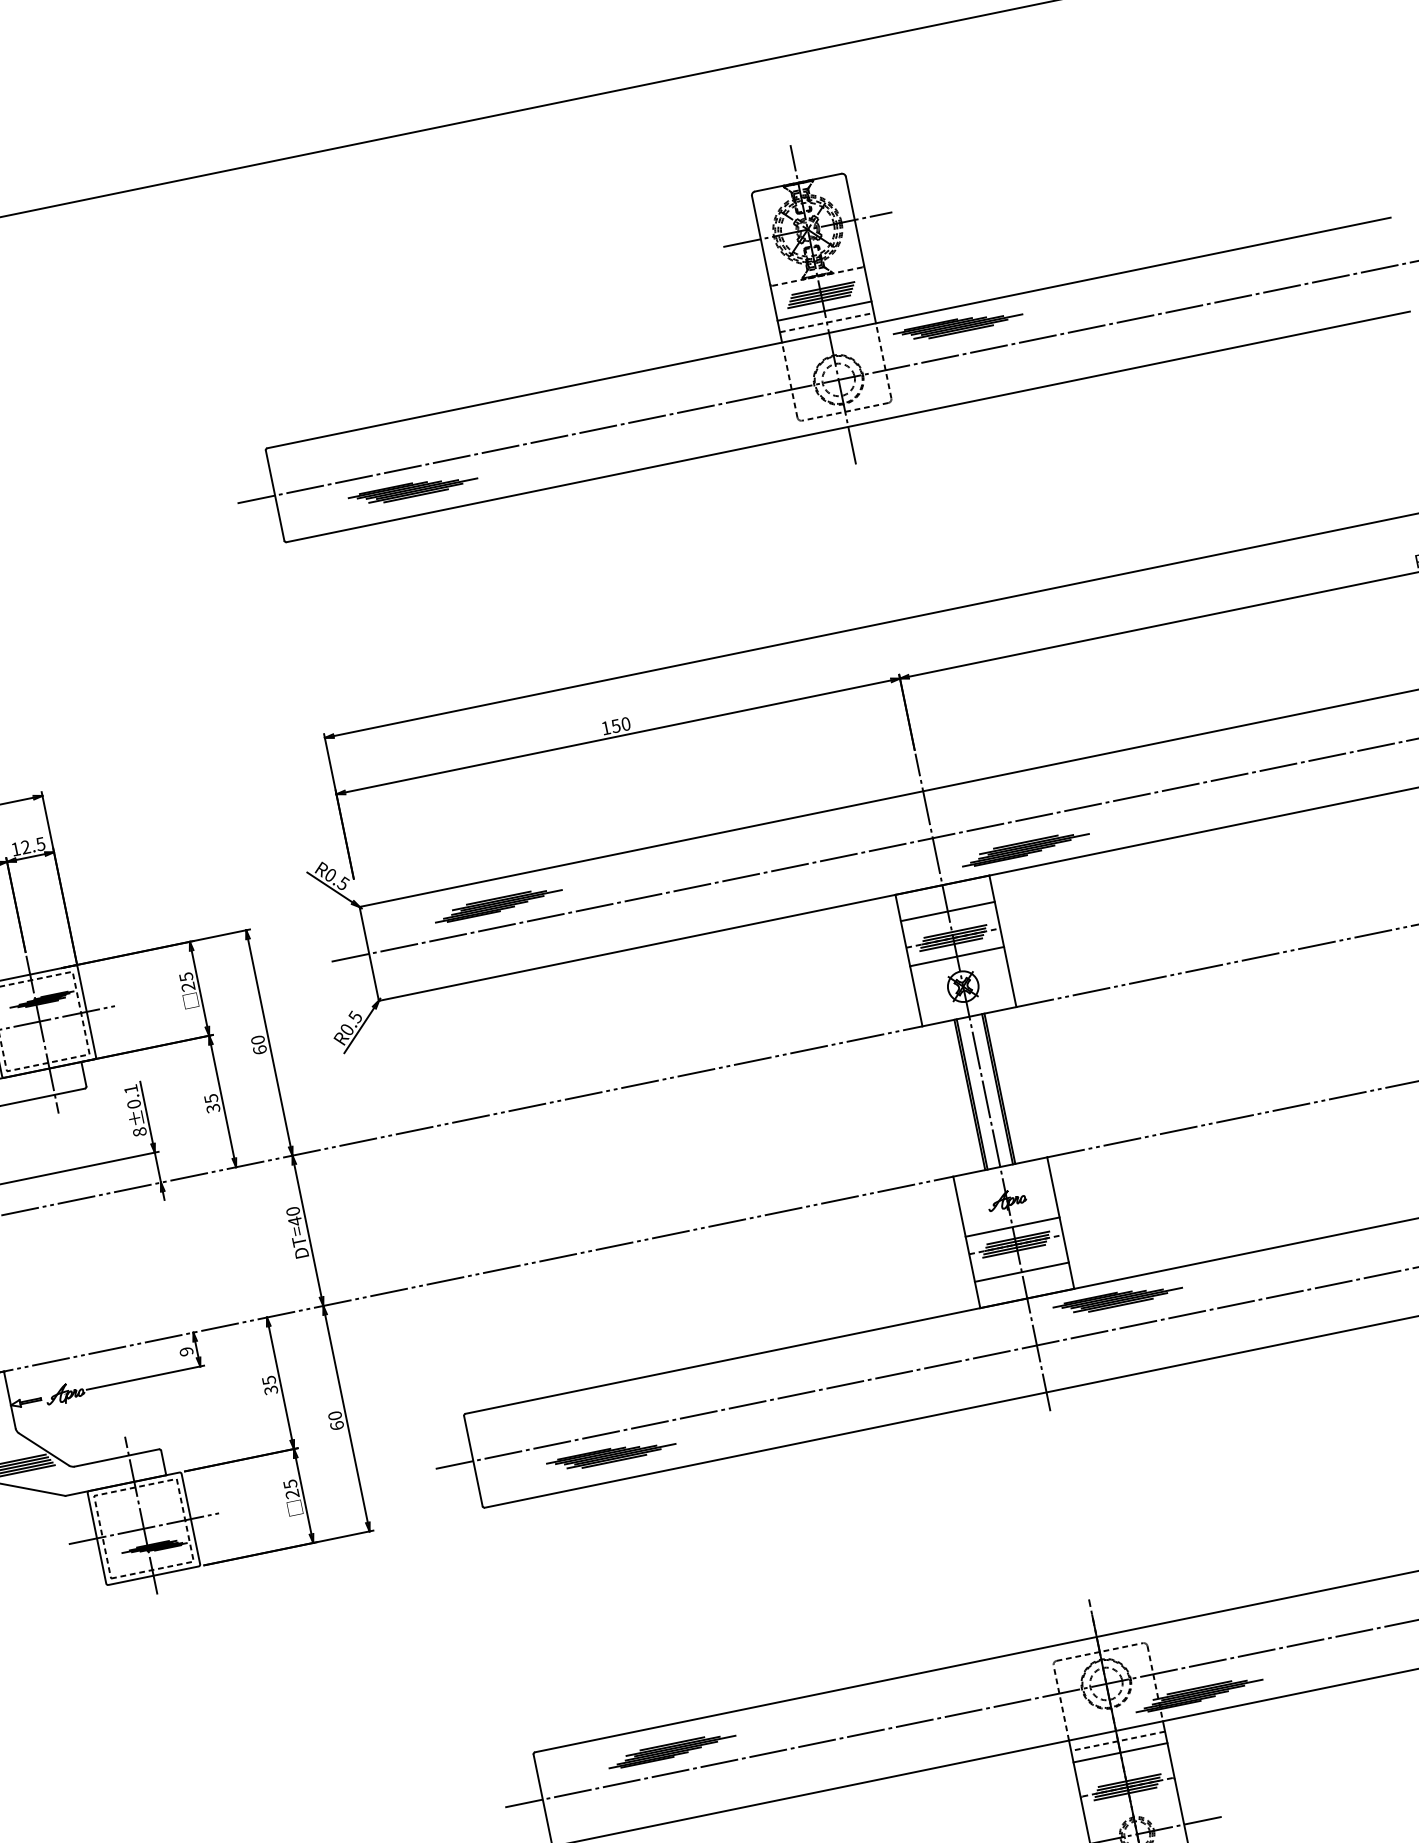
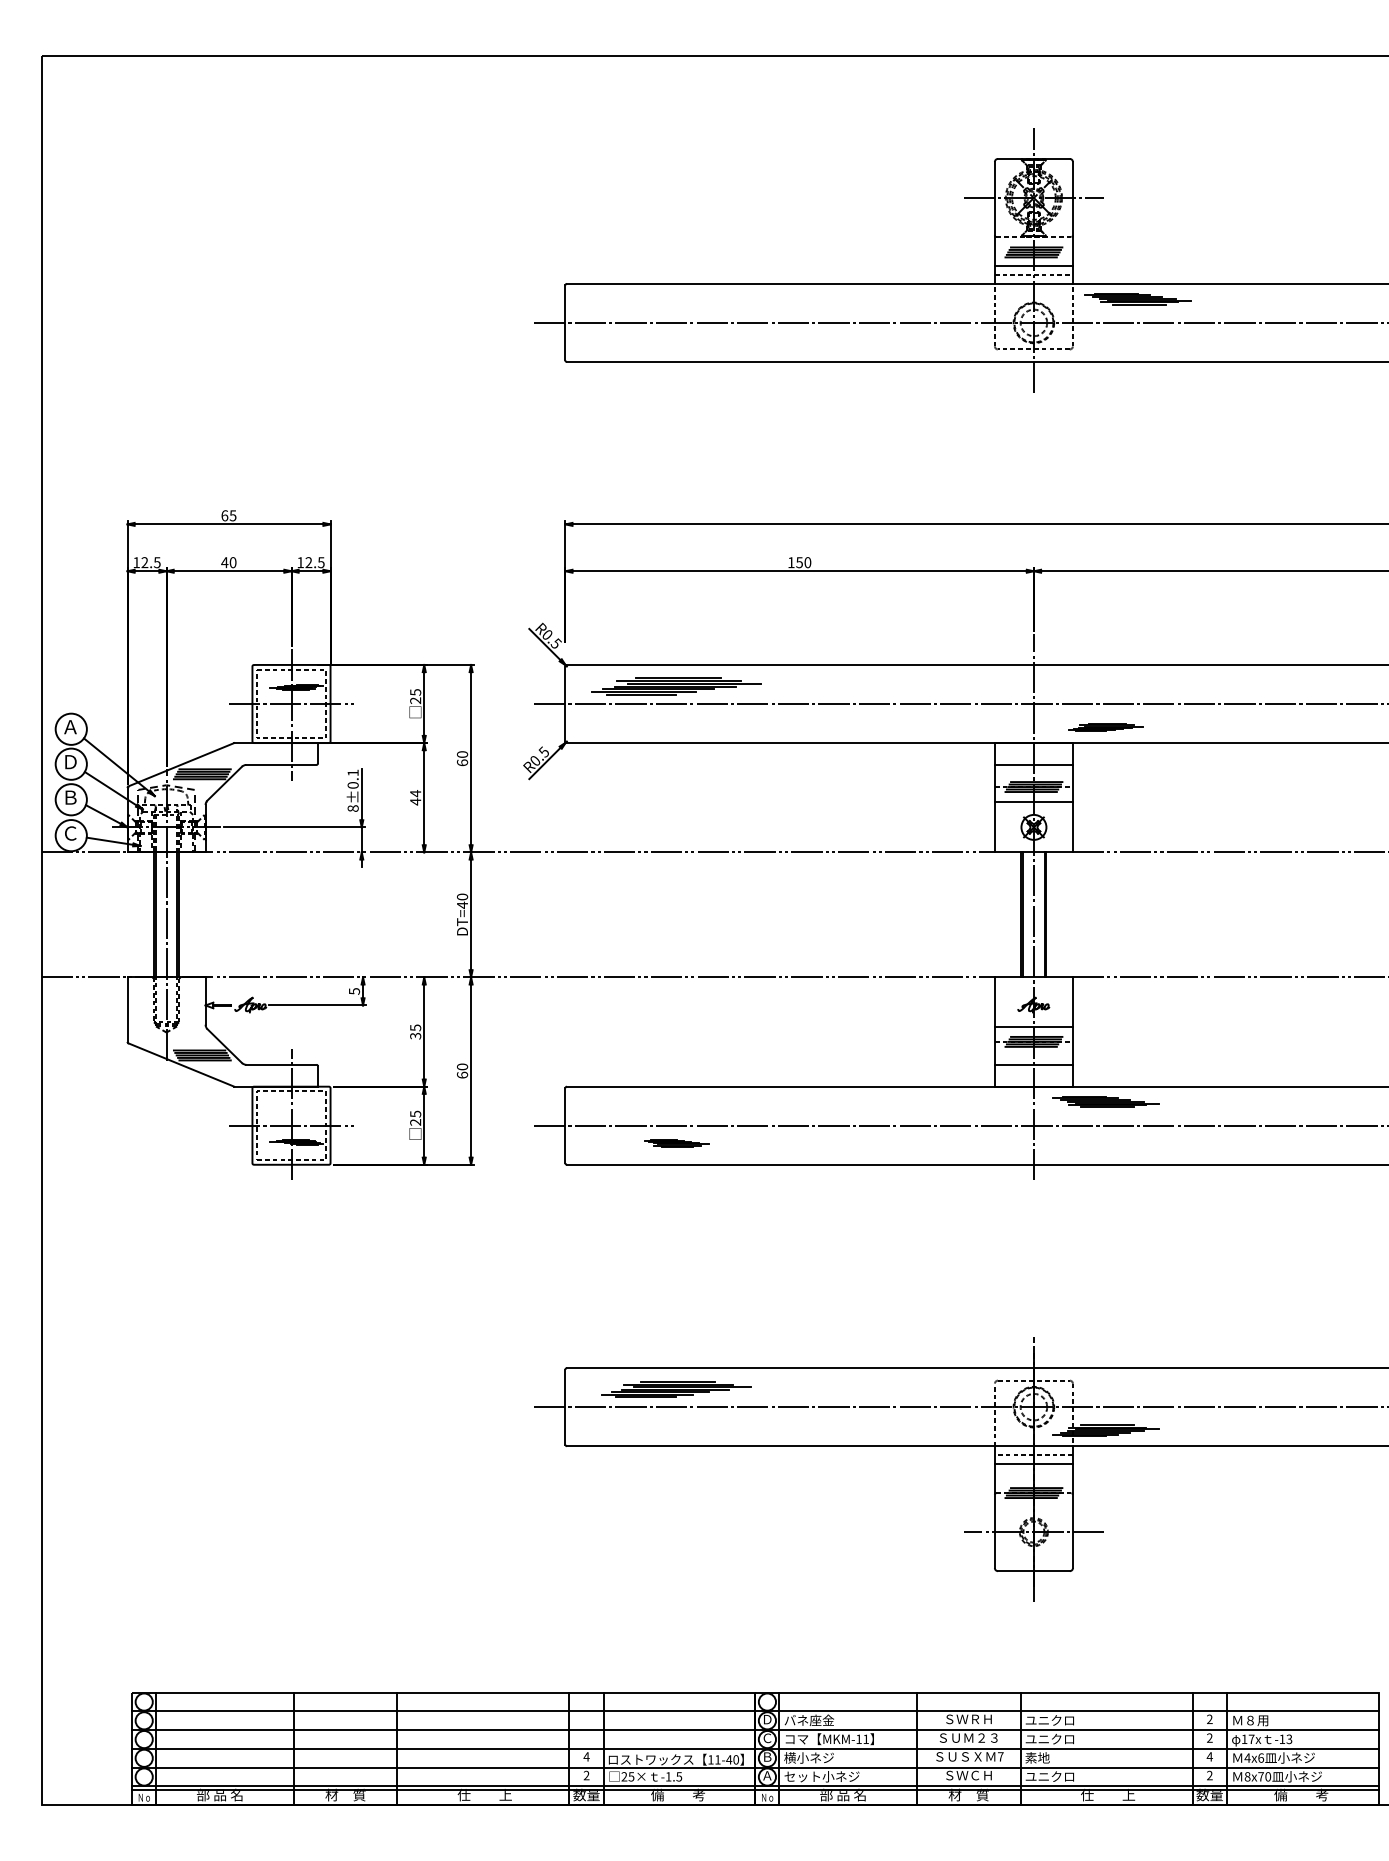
part: (413, 489) -> (676, 340), removed
part: (1024, 848) -> (1105, 727), size x0.7
part: (498, 904) -> (676, 685), size x1.6
text: (212, 1103) -> (415, 797), 35 -> 44
text: (185, 1352) -> (353, 991), 9 -> 5
part: (611, 1455) -> (676, 1143), size x0.6
part: (672, 1750) -> (676, 1389), size x1.4

